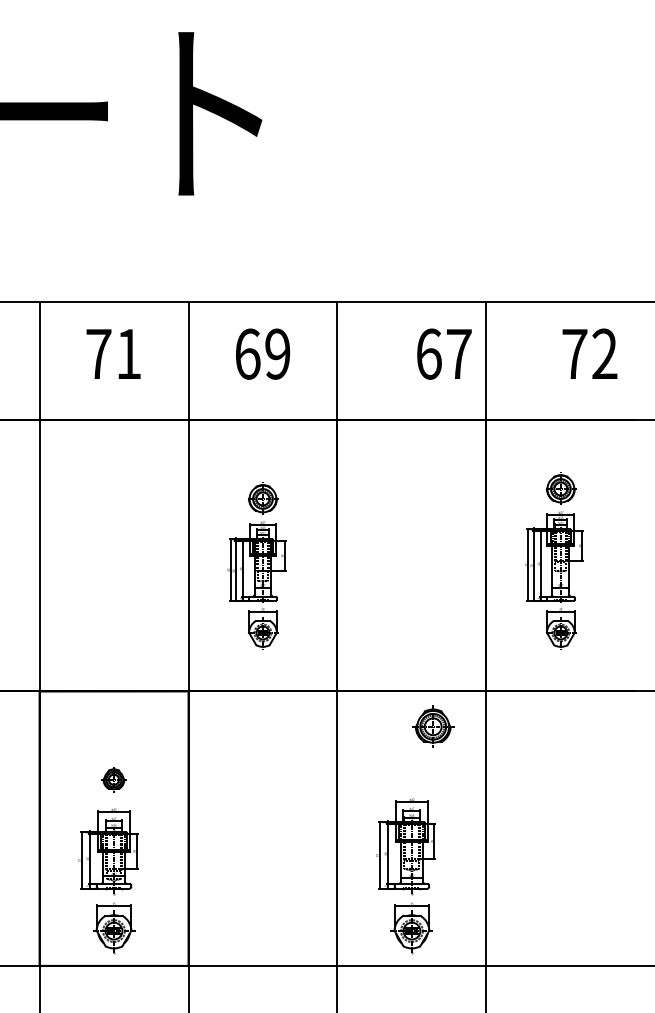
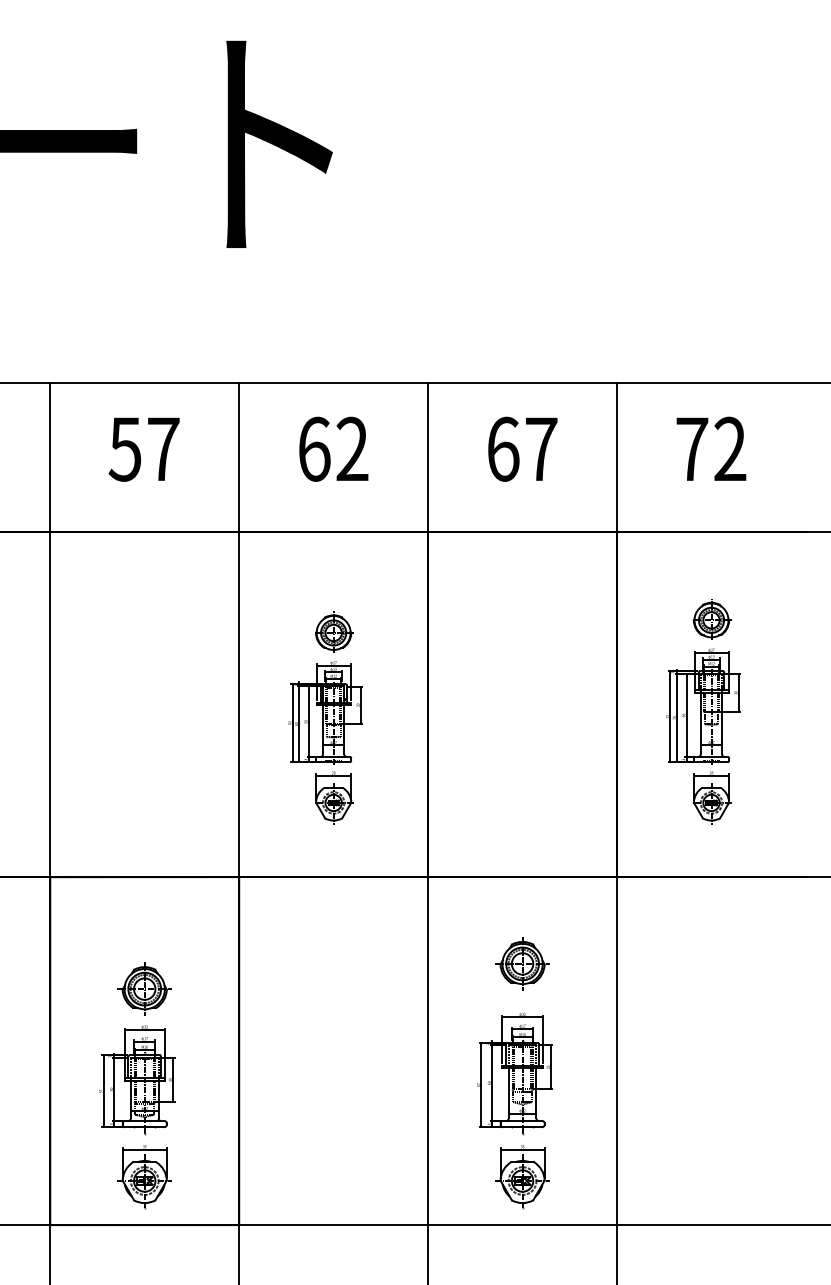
text: (444, 353) -> (522, 448), moved
text: (590, 353) -> (711, 448), moved
text: (113, 354) -> (143, 449), 71 -> 57
text: (277, 354) -> (352, 449), 69 -> 62
part: (433, 726) -> (522, 963), moved
part: (113, 779) -> (144, 988), size x1.67

